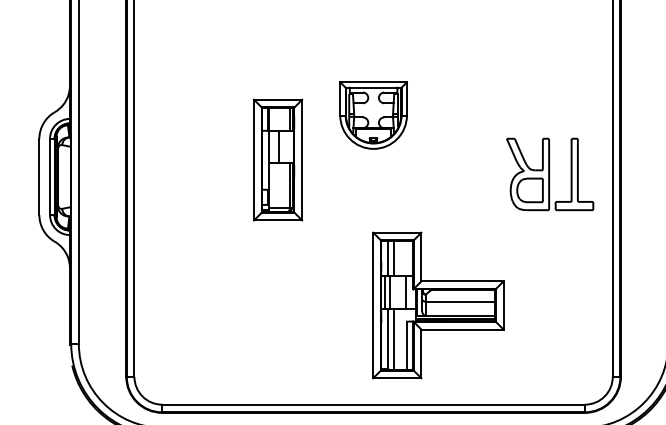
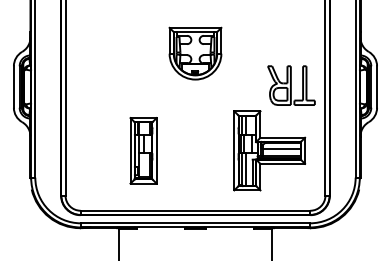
part: (373, 115) -> (195, 53), size x1.43
part: (277, 159) -> (143, 150), moved
part: (438, 304) -> (269, 150), moved

